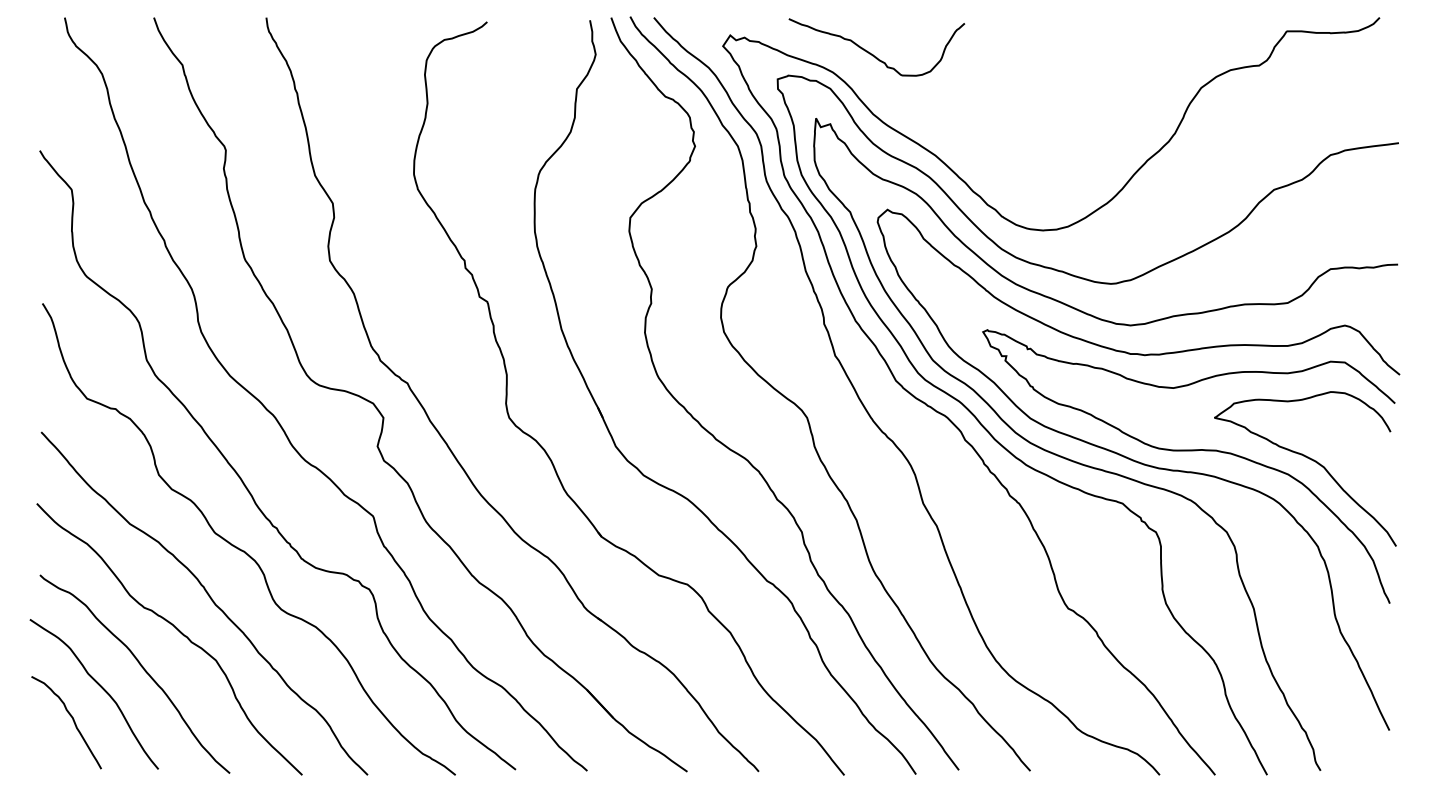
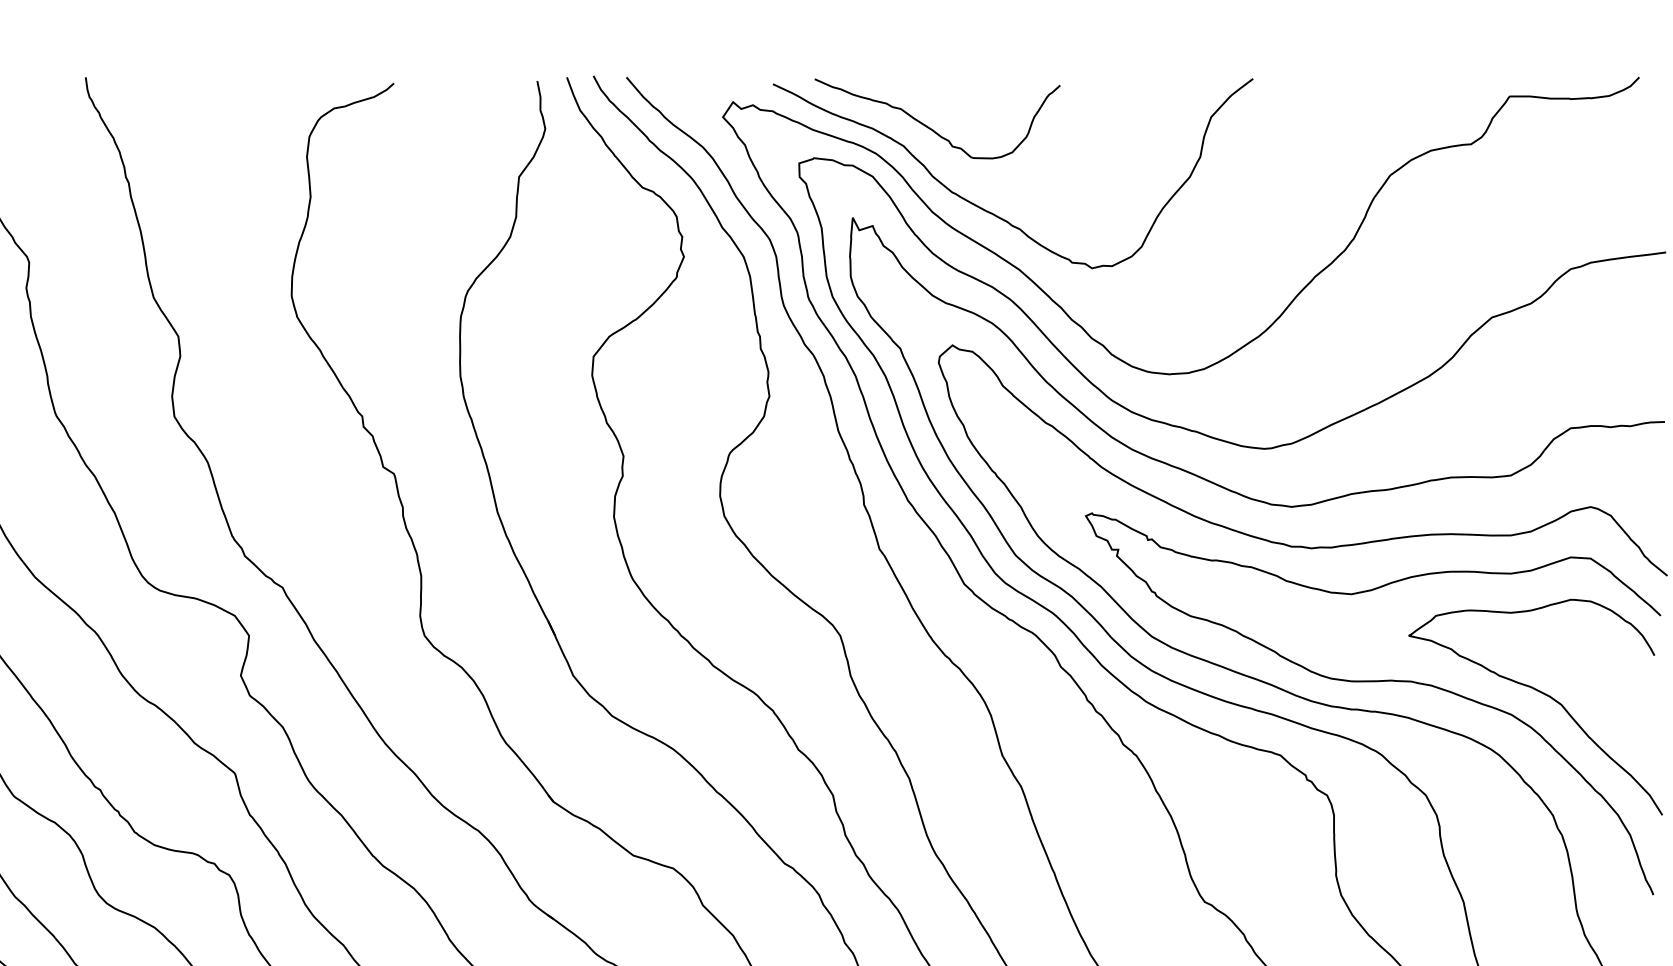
curve: (916, 114) -> (992, 212), added

